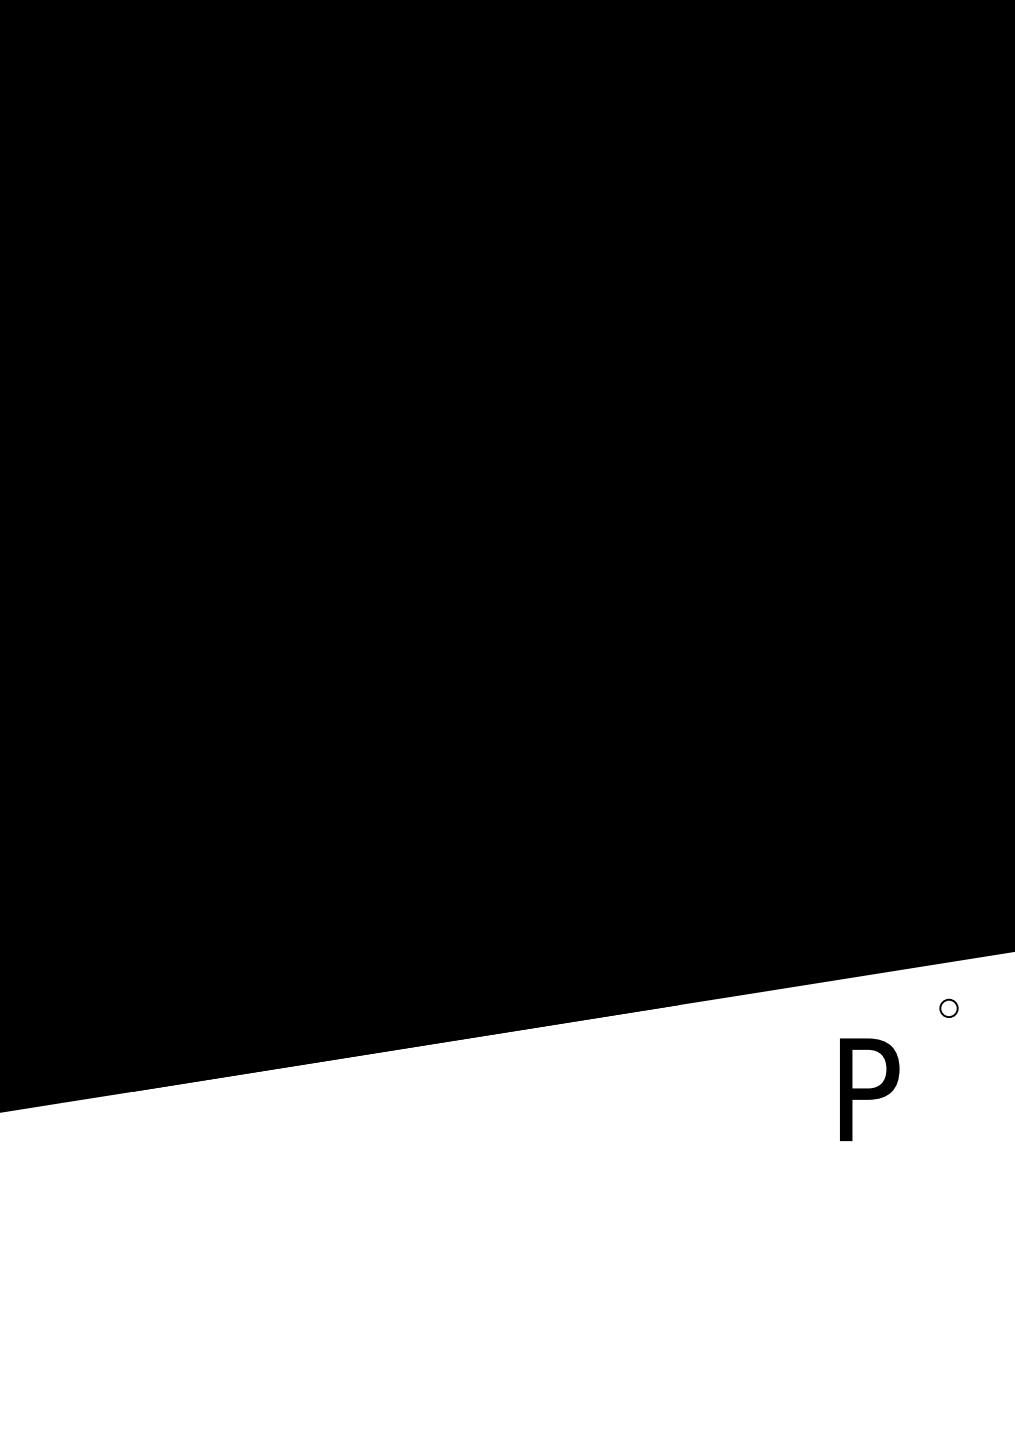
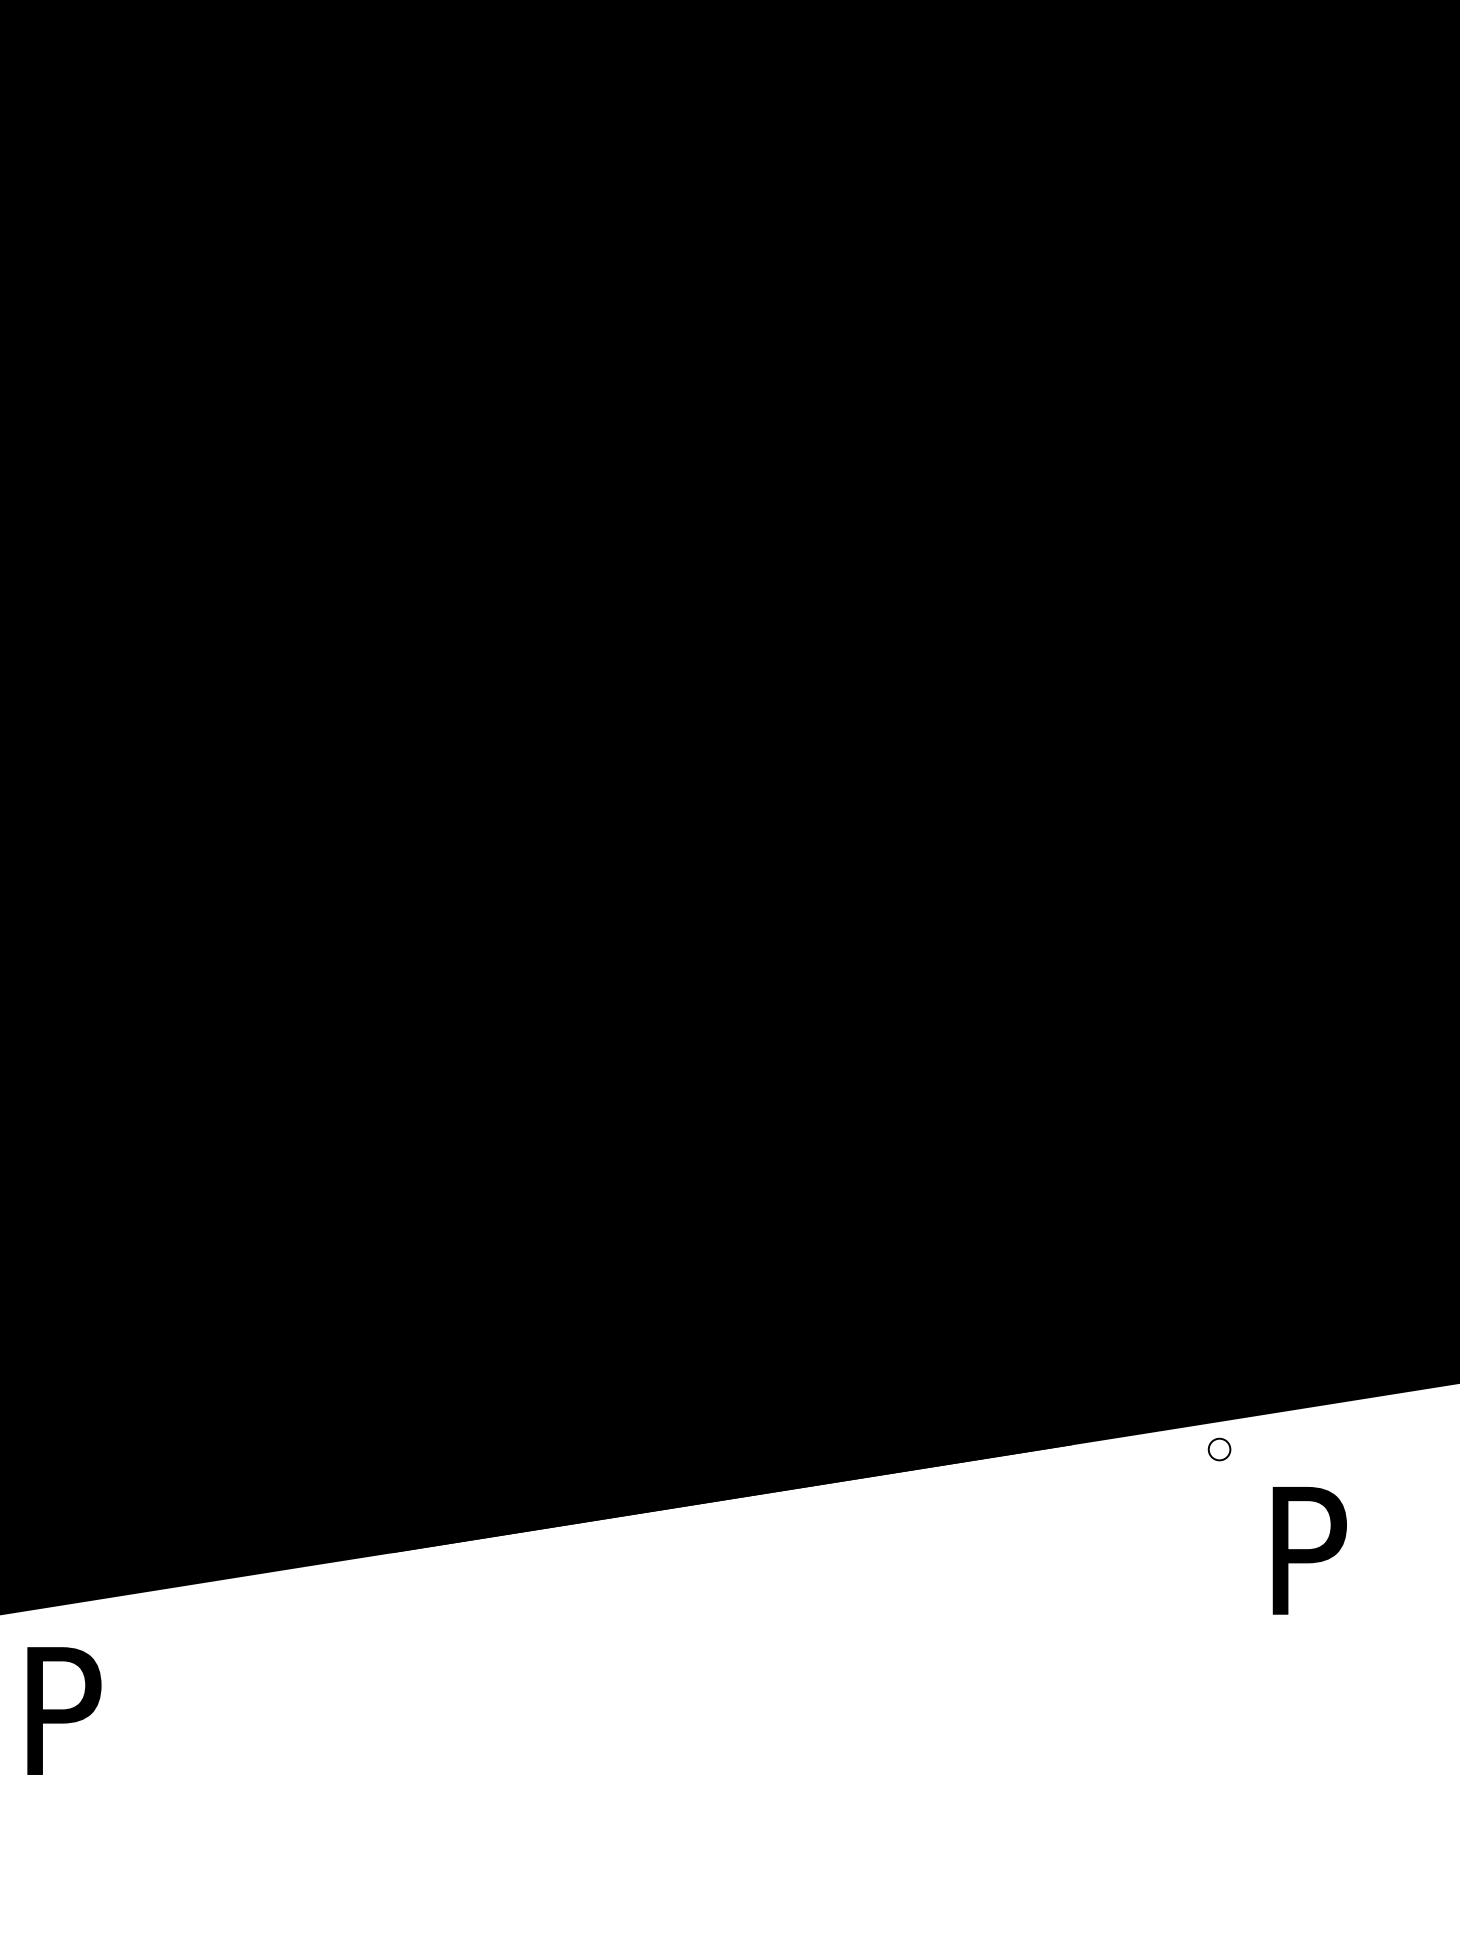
part: (948, 1008) -> (1219, 1449), moved

